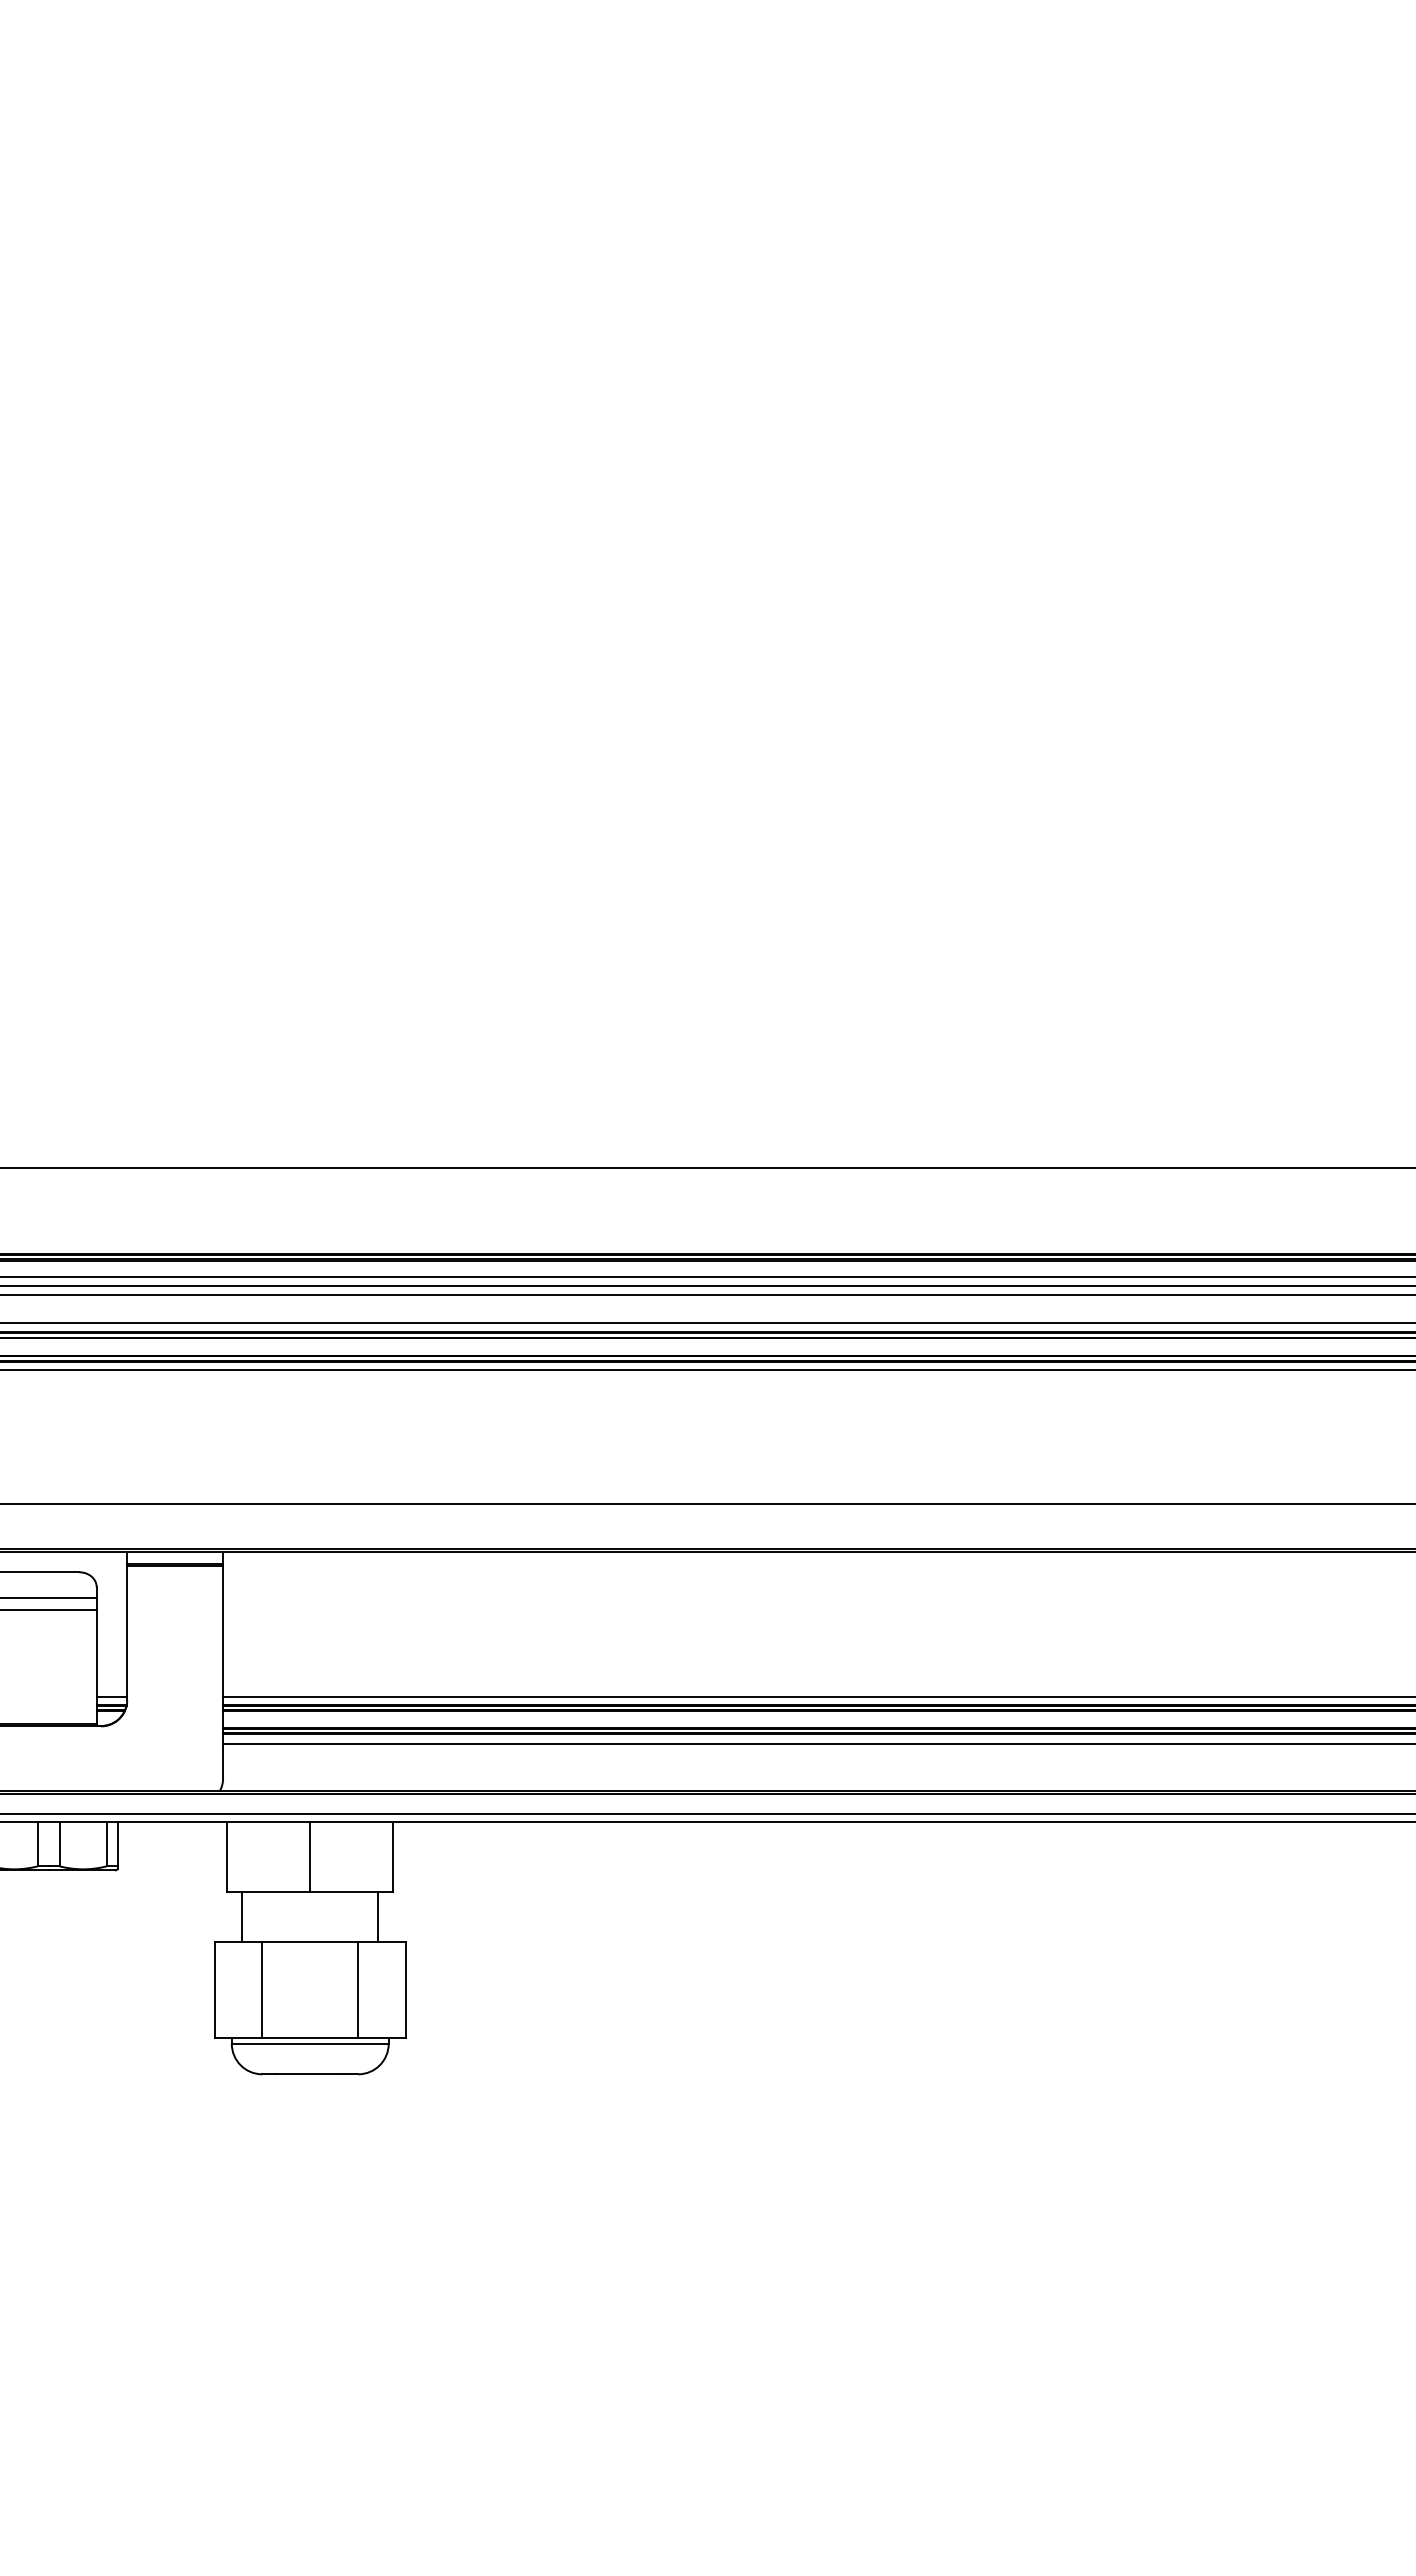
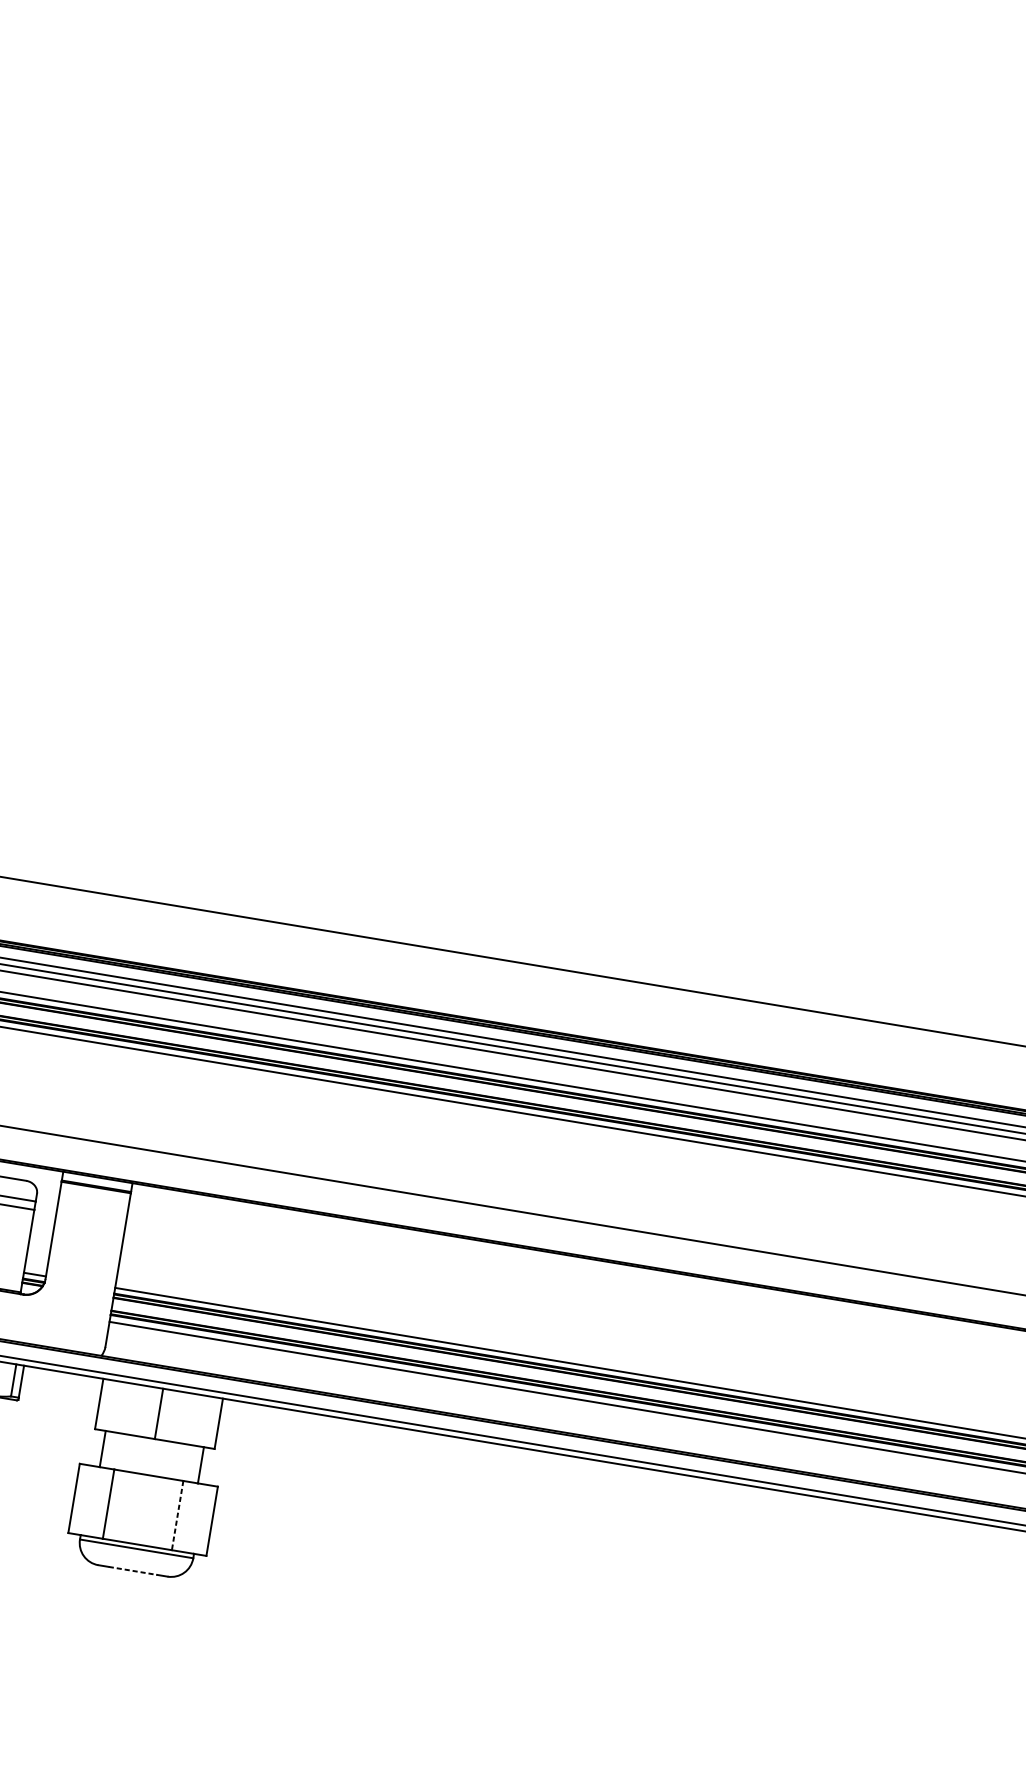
line: (358, 1989) -> (177, 1515), solid -> dashed
line: (310, 2074) -> (133, 1571), solid -> dashed

